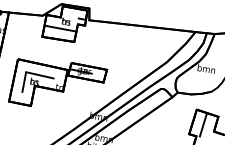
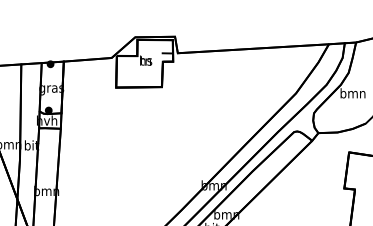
line: (59, 28) -> (138, 71), removed
part: (57, 85) -> (149, 151), removed
line: (203, 125) -> (361, 172), removed

